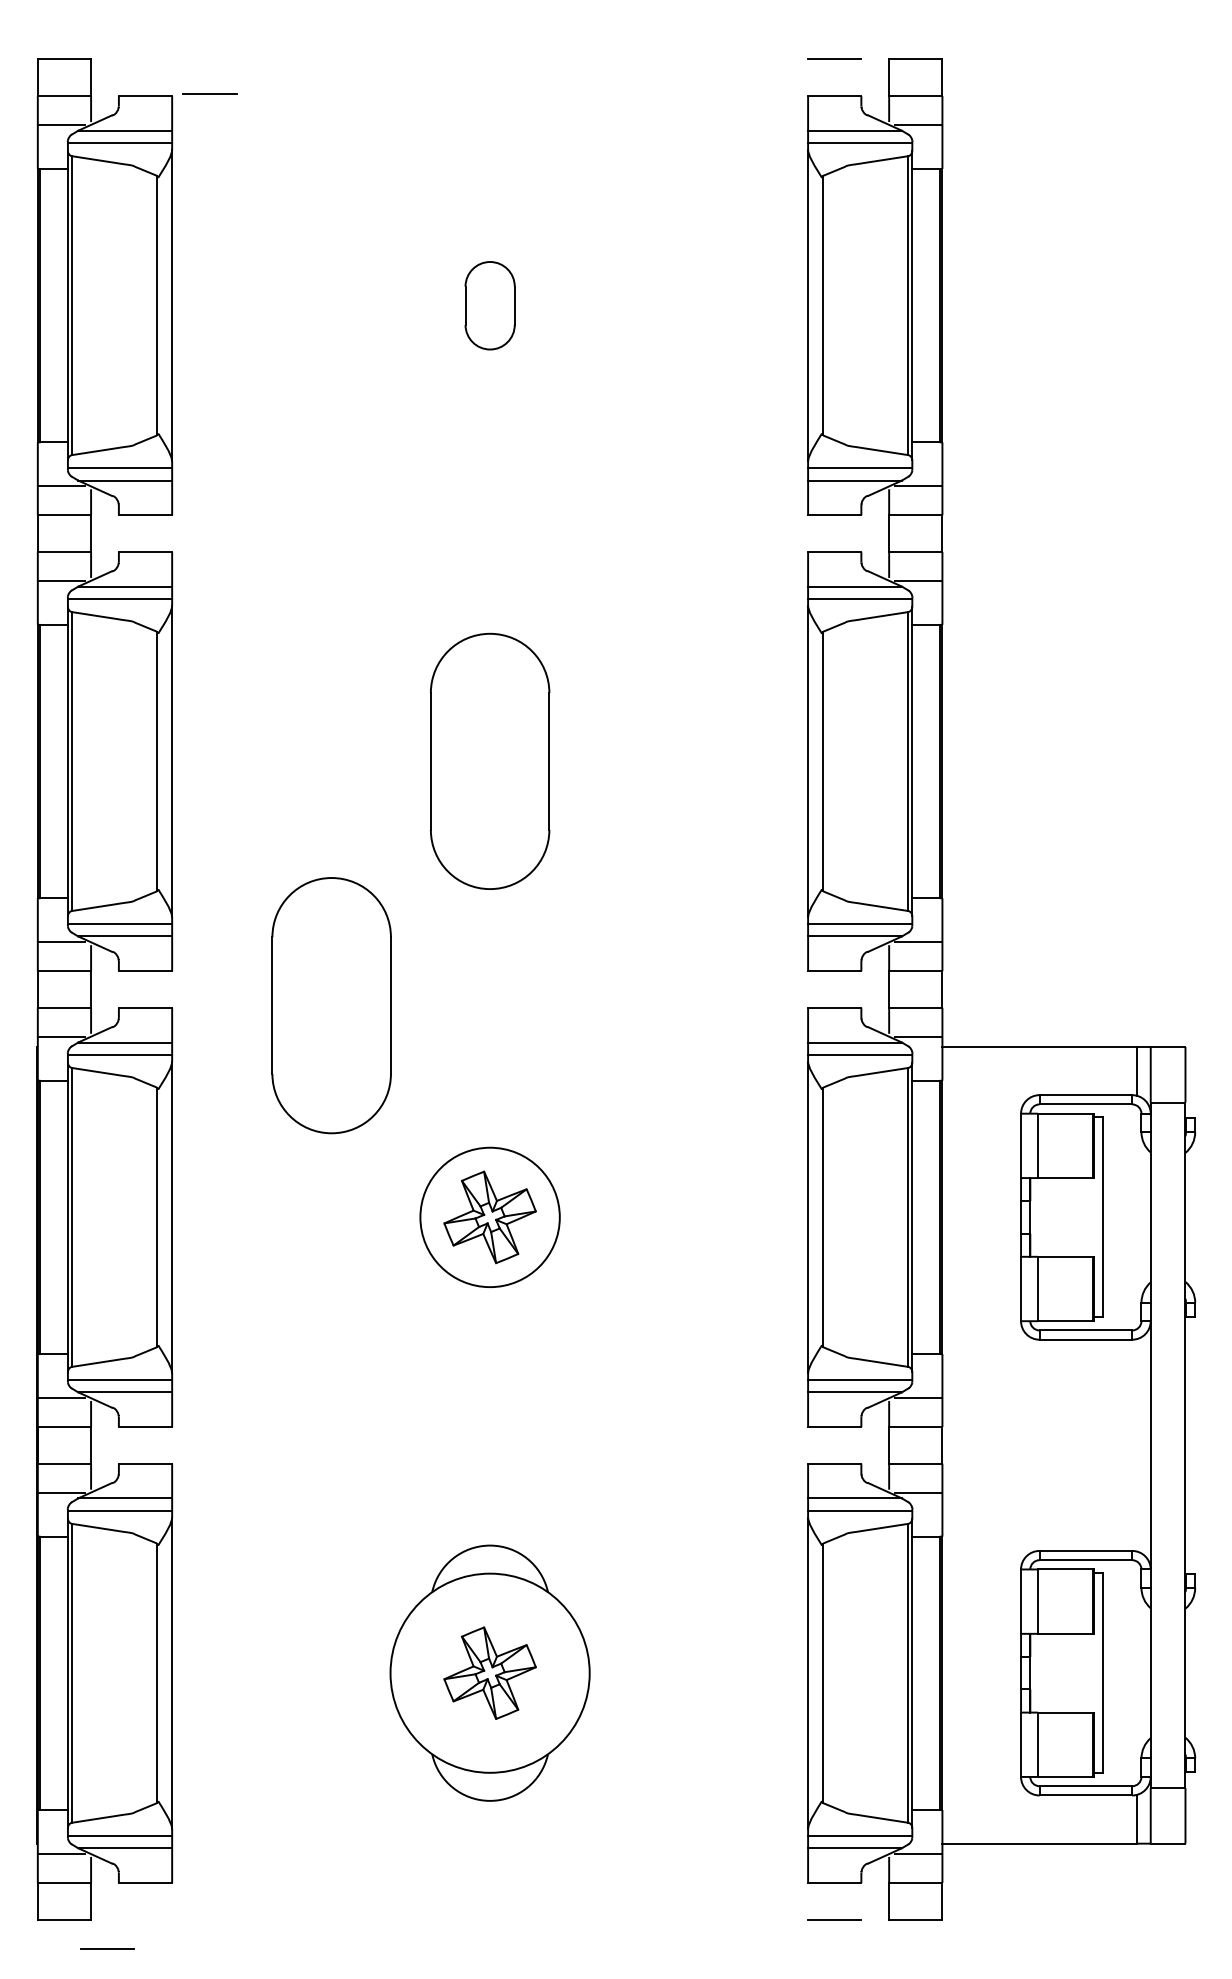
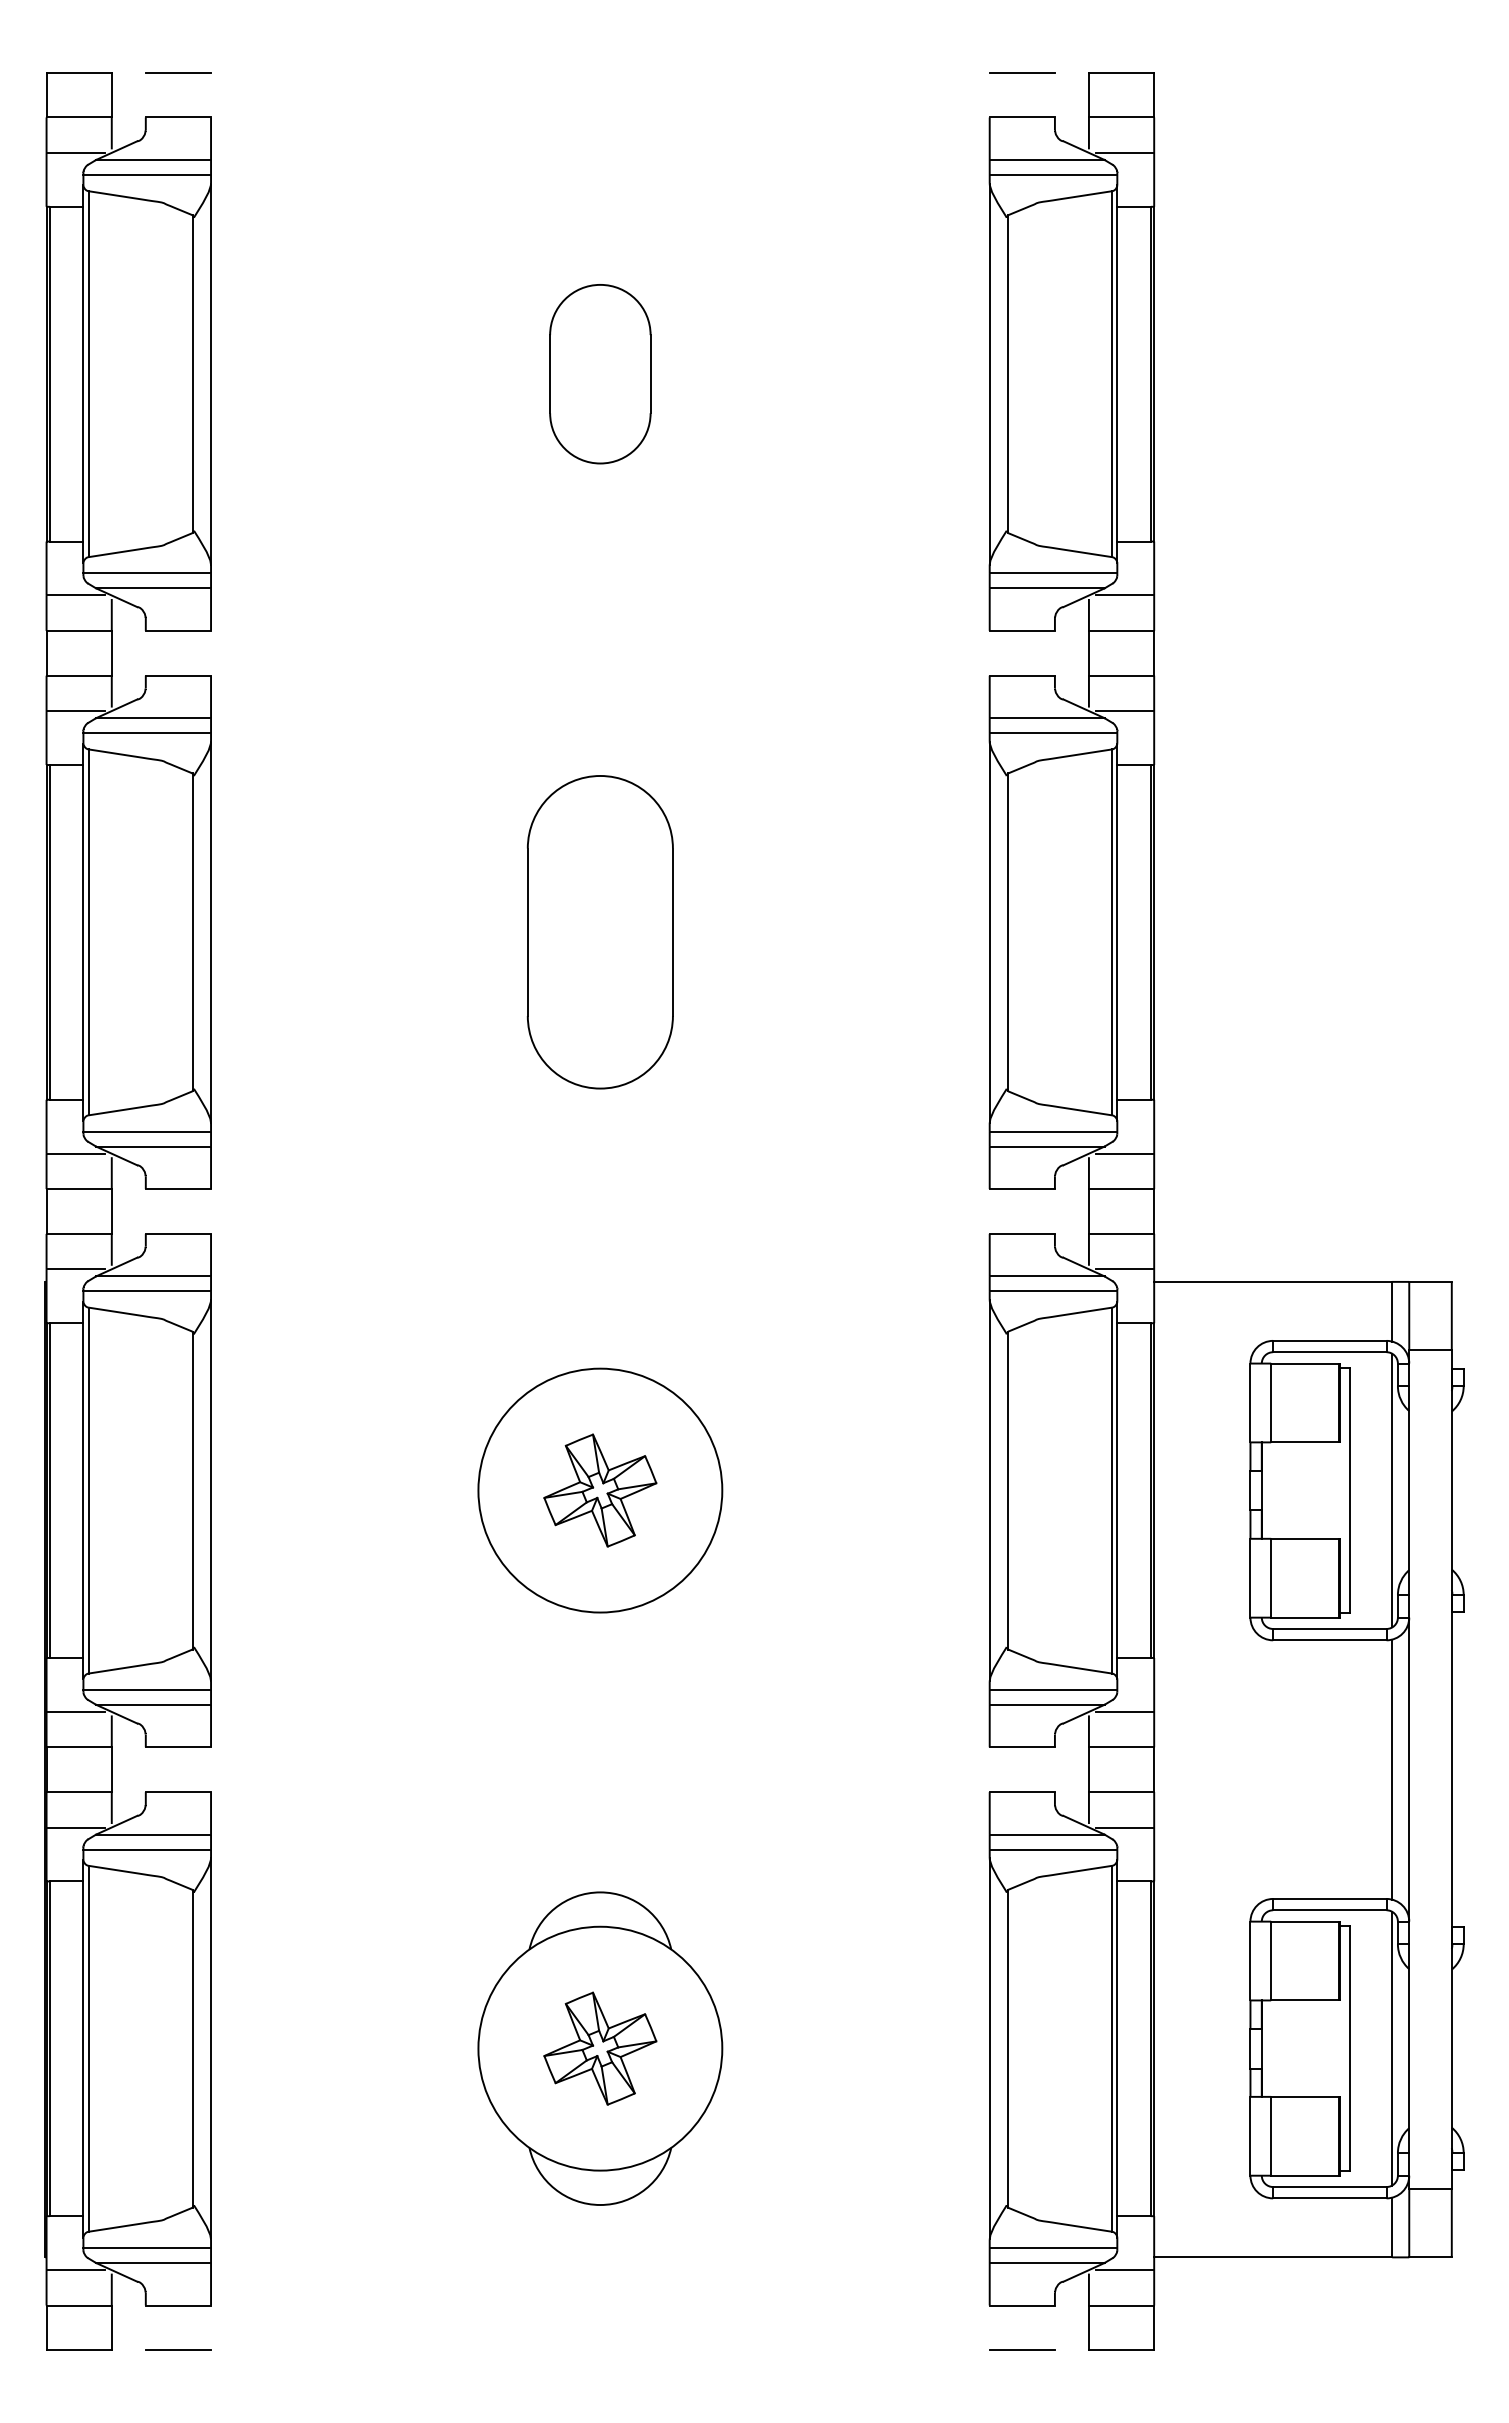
line: (210, 93) -> (178, 72), moved
part: (490, 305) -> (600, 374), size x1.67
part: (330, 1005) -> (405, 1231), removed
circle: (490, 1217) -> (600, 1490), size x1.43
line: (1137, 1217) -> (1392, 1490), added
line: (1137, 1445) -> (1392, 1769), added
line: (1137, 1673) -> (1392, 2048), added
line: (107, 1948) -> (178, 2349), moved

